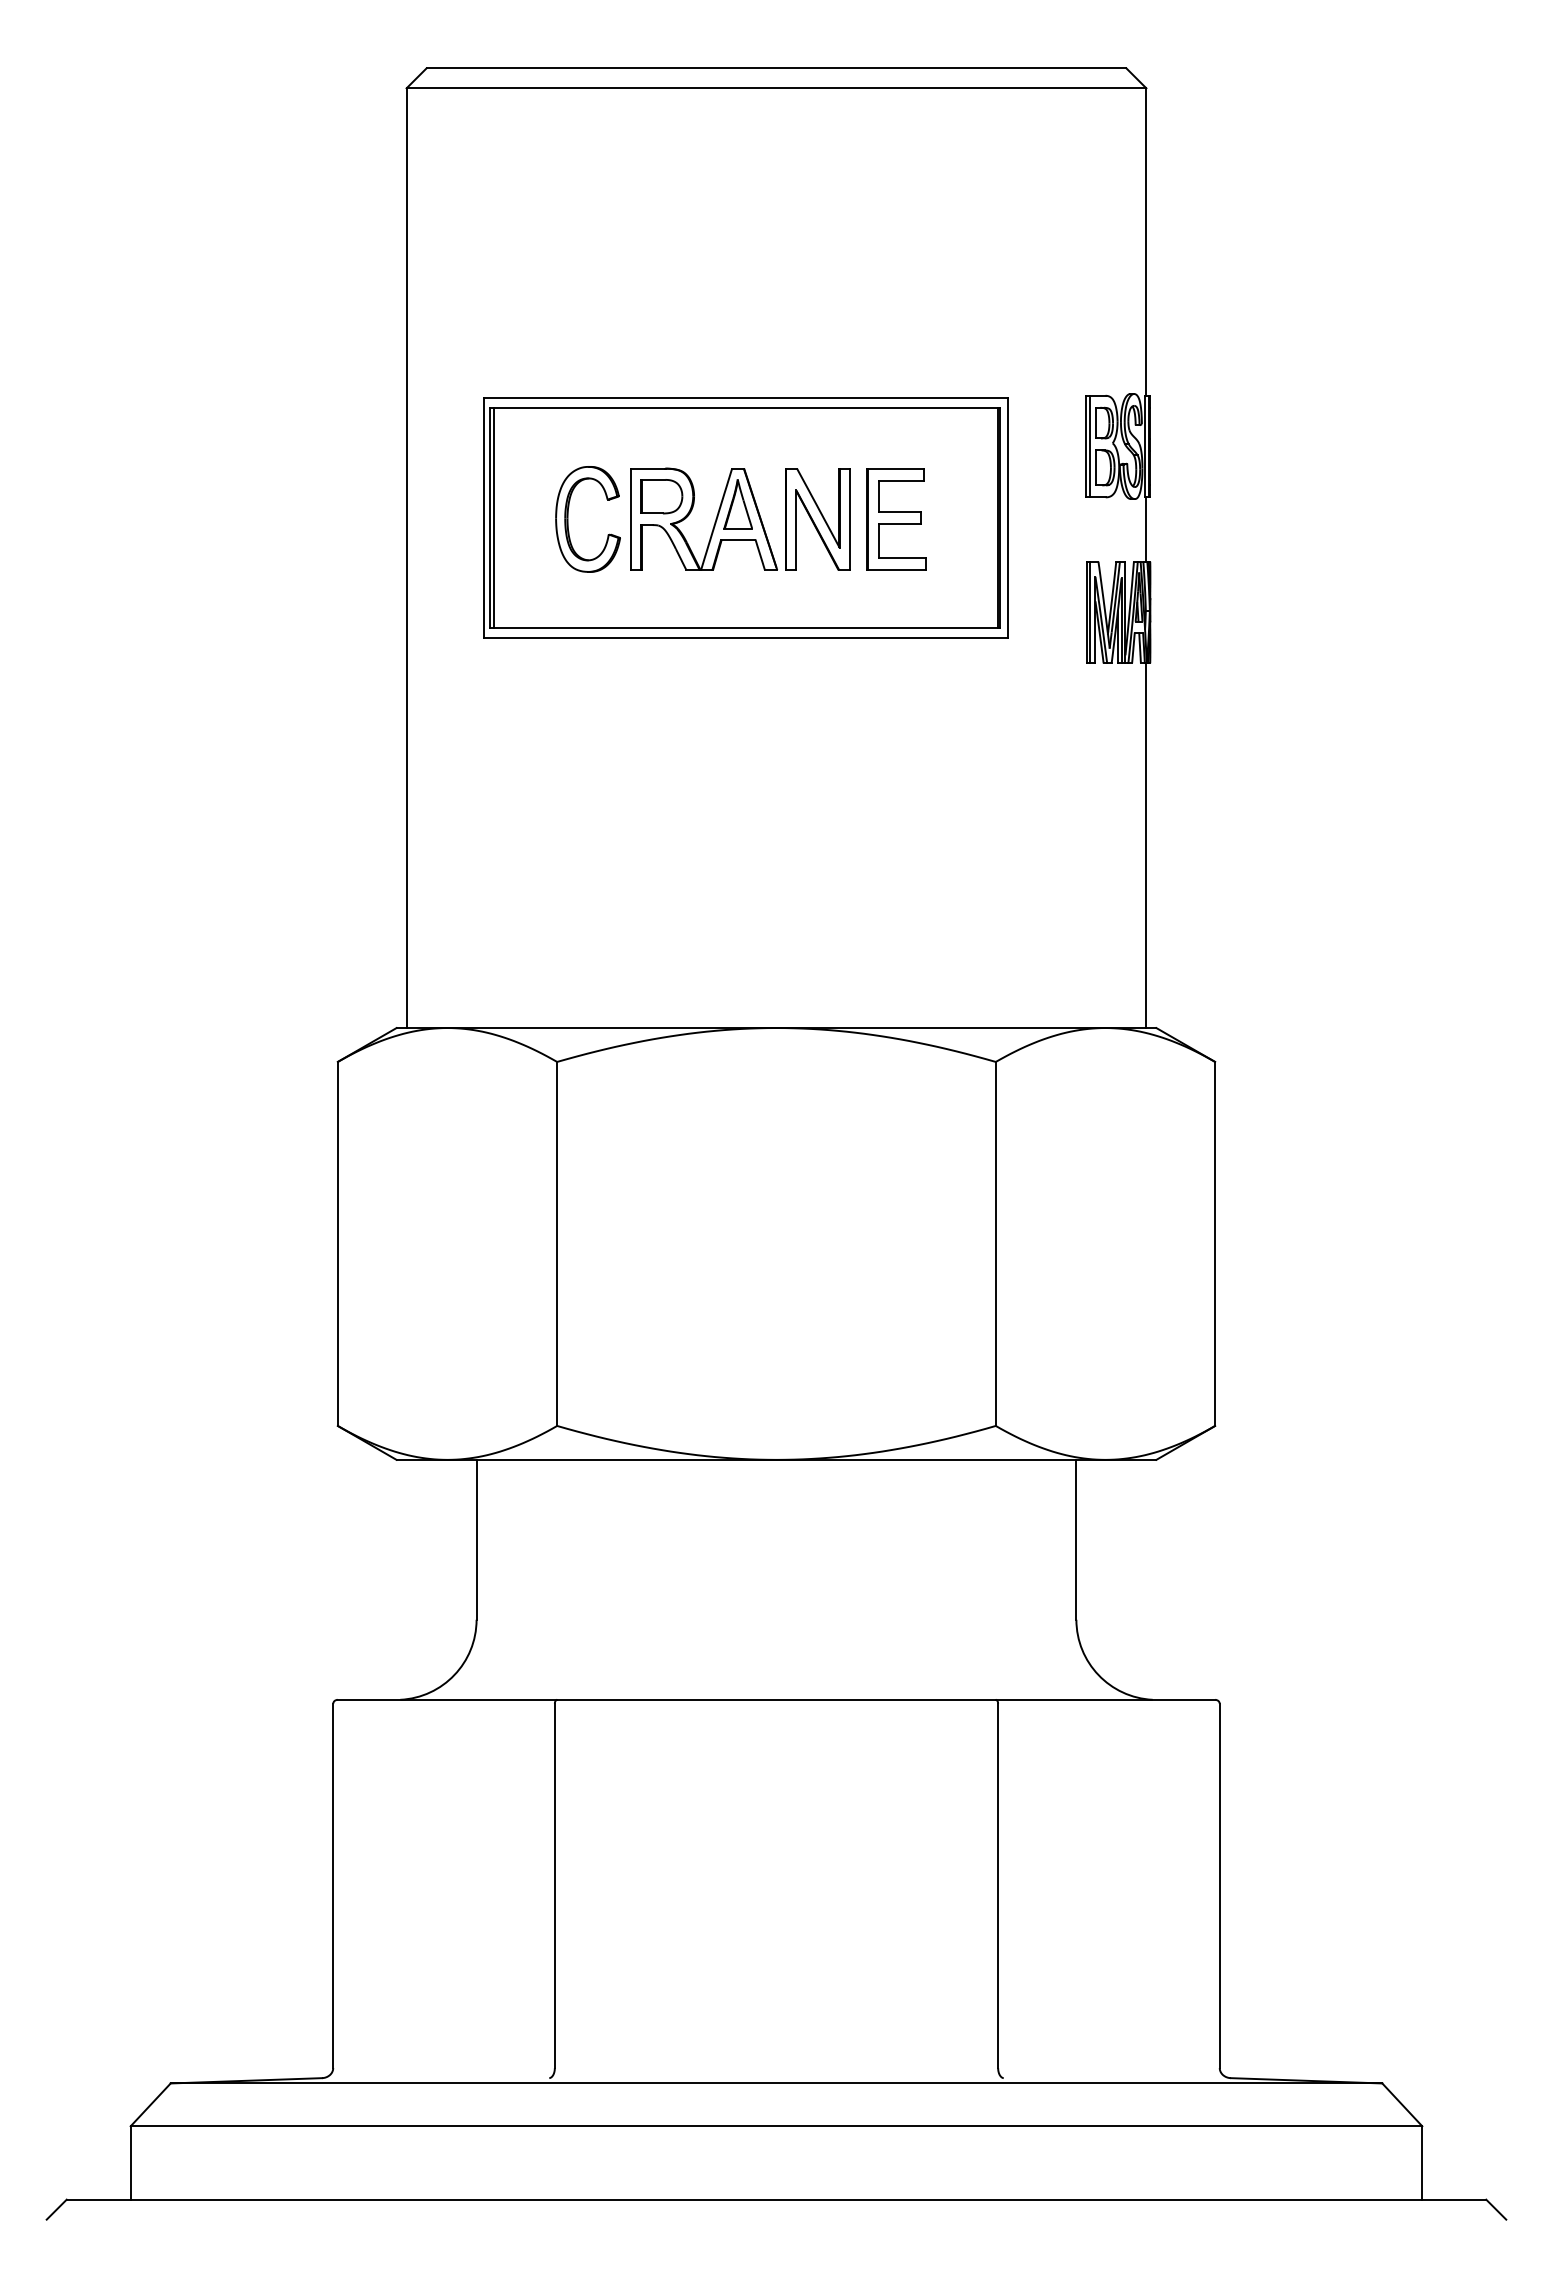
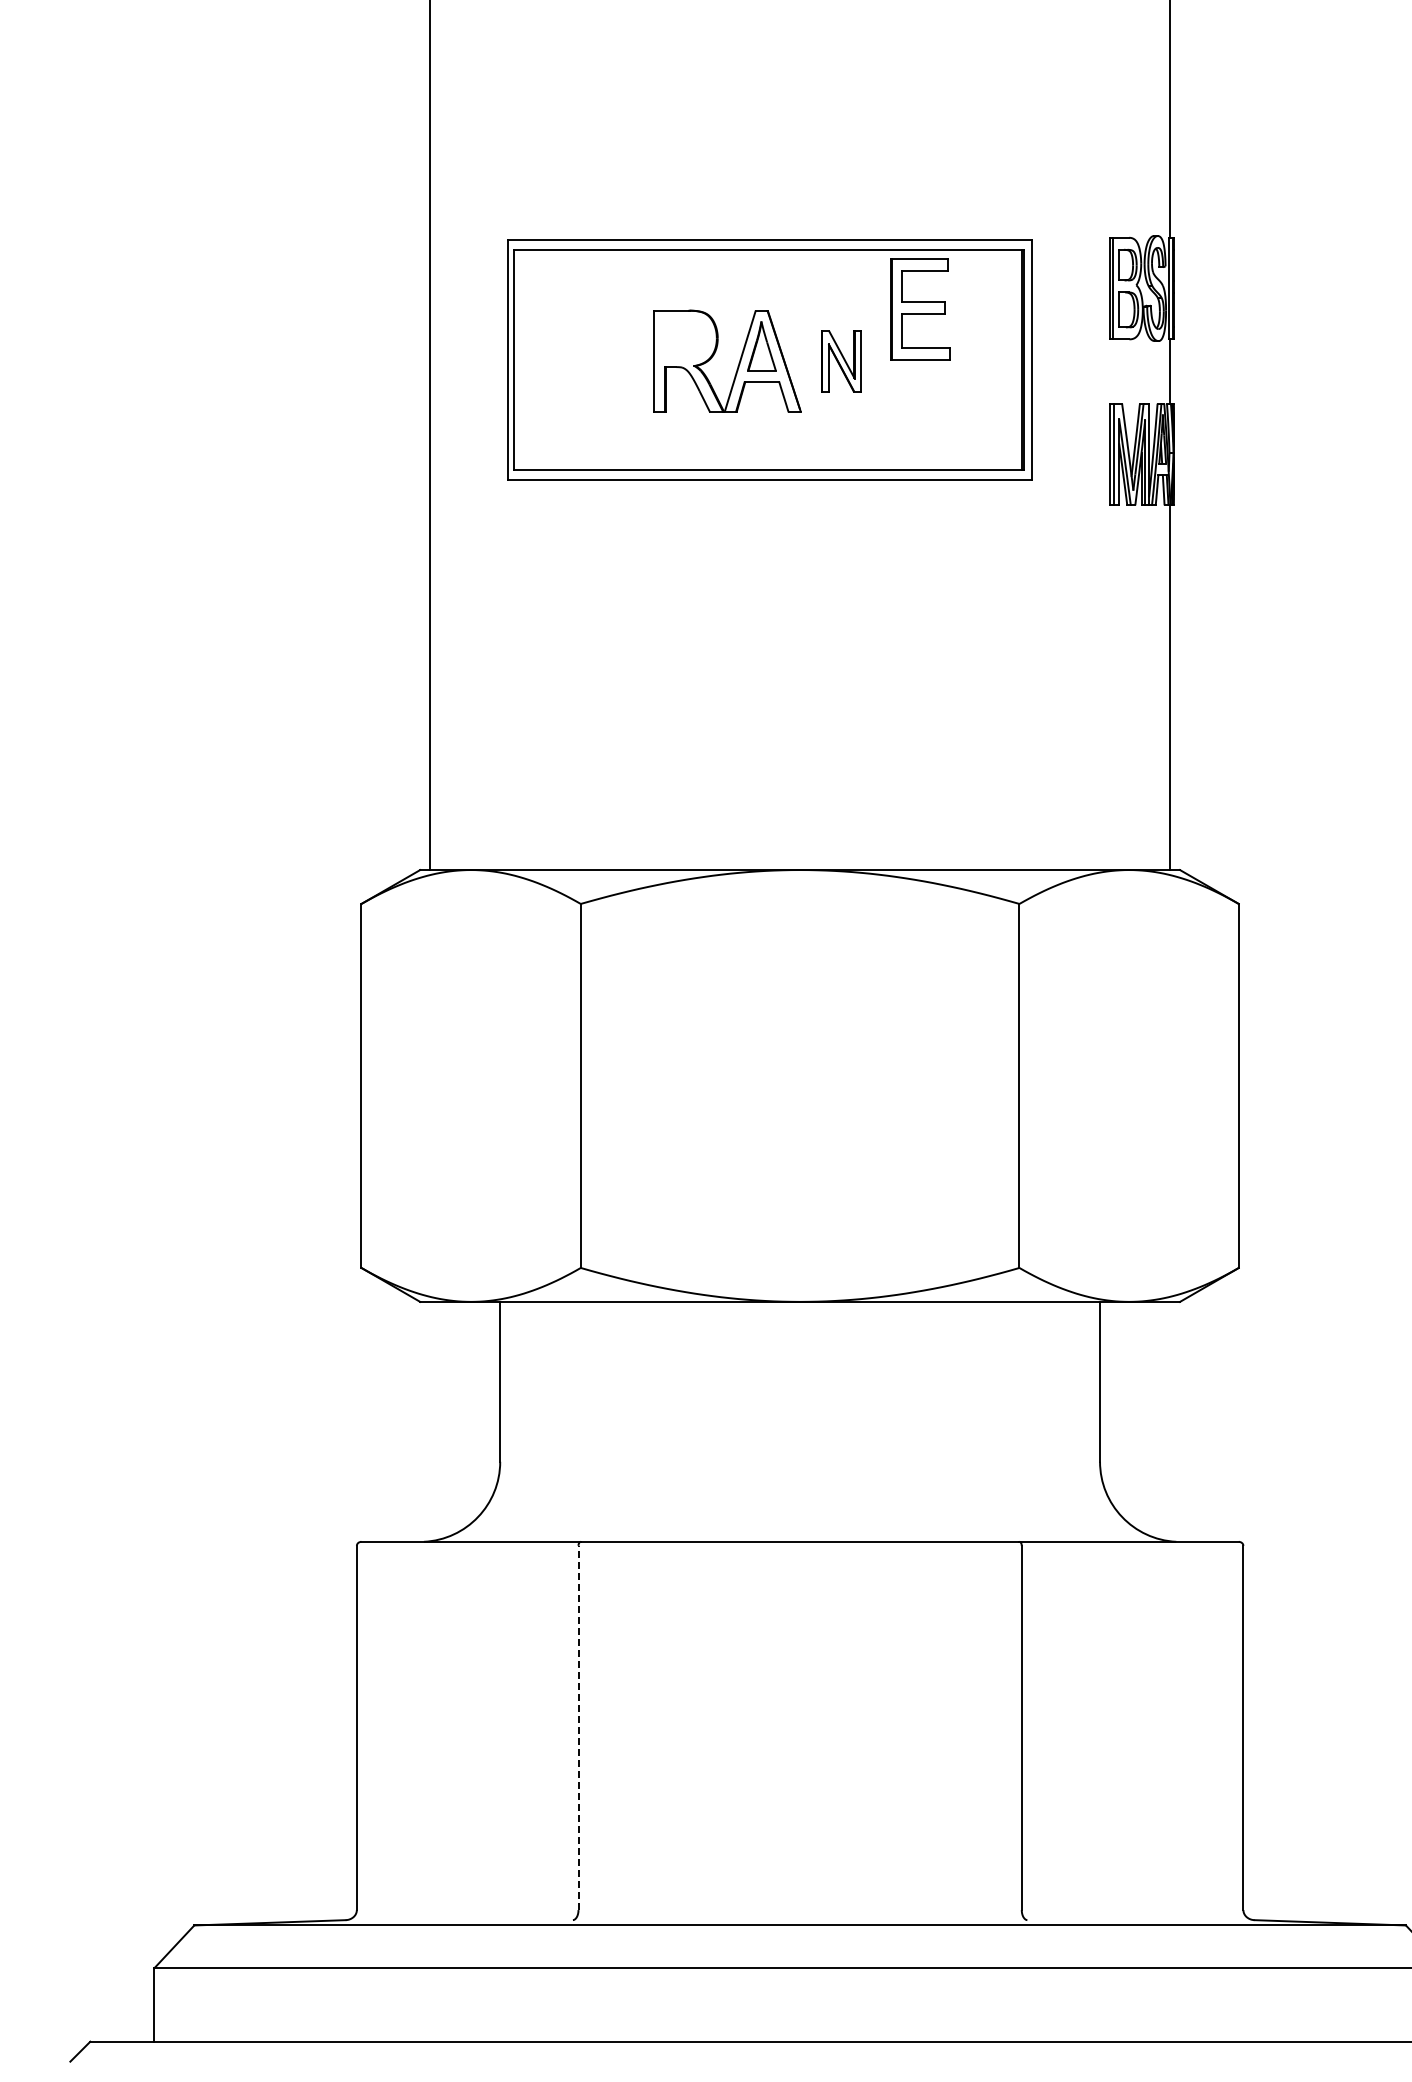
part: (661, 496) -> (685, 338), removed
line: (493, 517) -> (517, 359), removed
part: (568, 519) -> (592, 361), removed
part: (817, 519) -> (841, 361), size x0.6
part: (896, 519) -> (920, 309), moved
line: (554, 1885) -> (578, 1727), solid -> dashed

